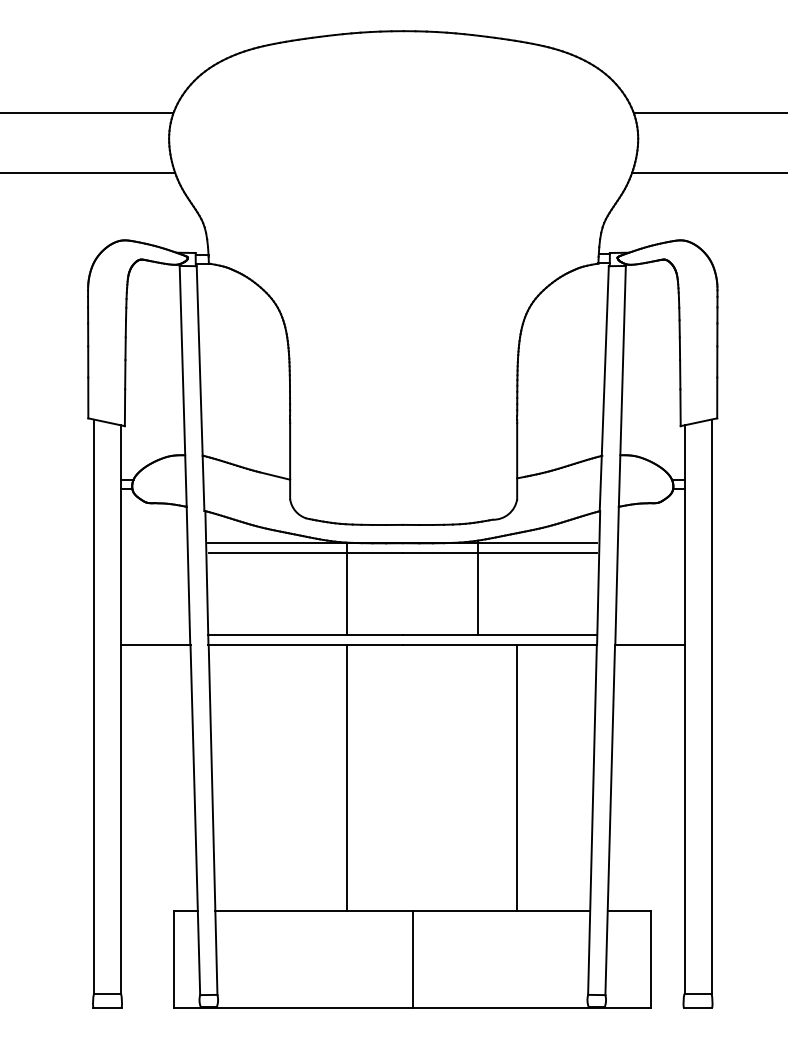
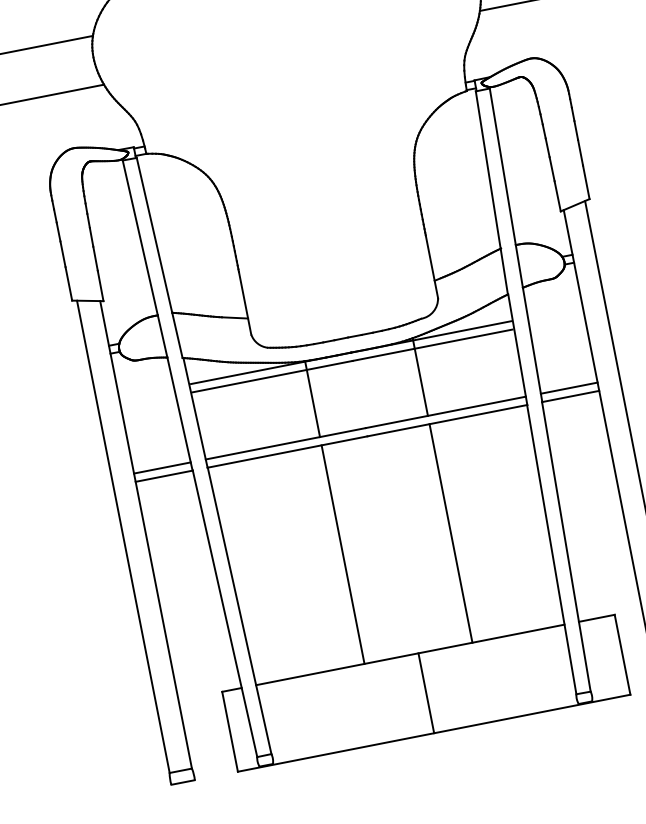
line: (155, 634) -> (162, 467), added
line: (649, 634) -> (568, 387), added
line: (517, 777) -> (451, 533), moved

